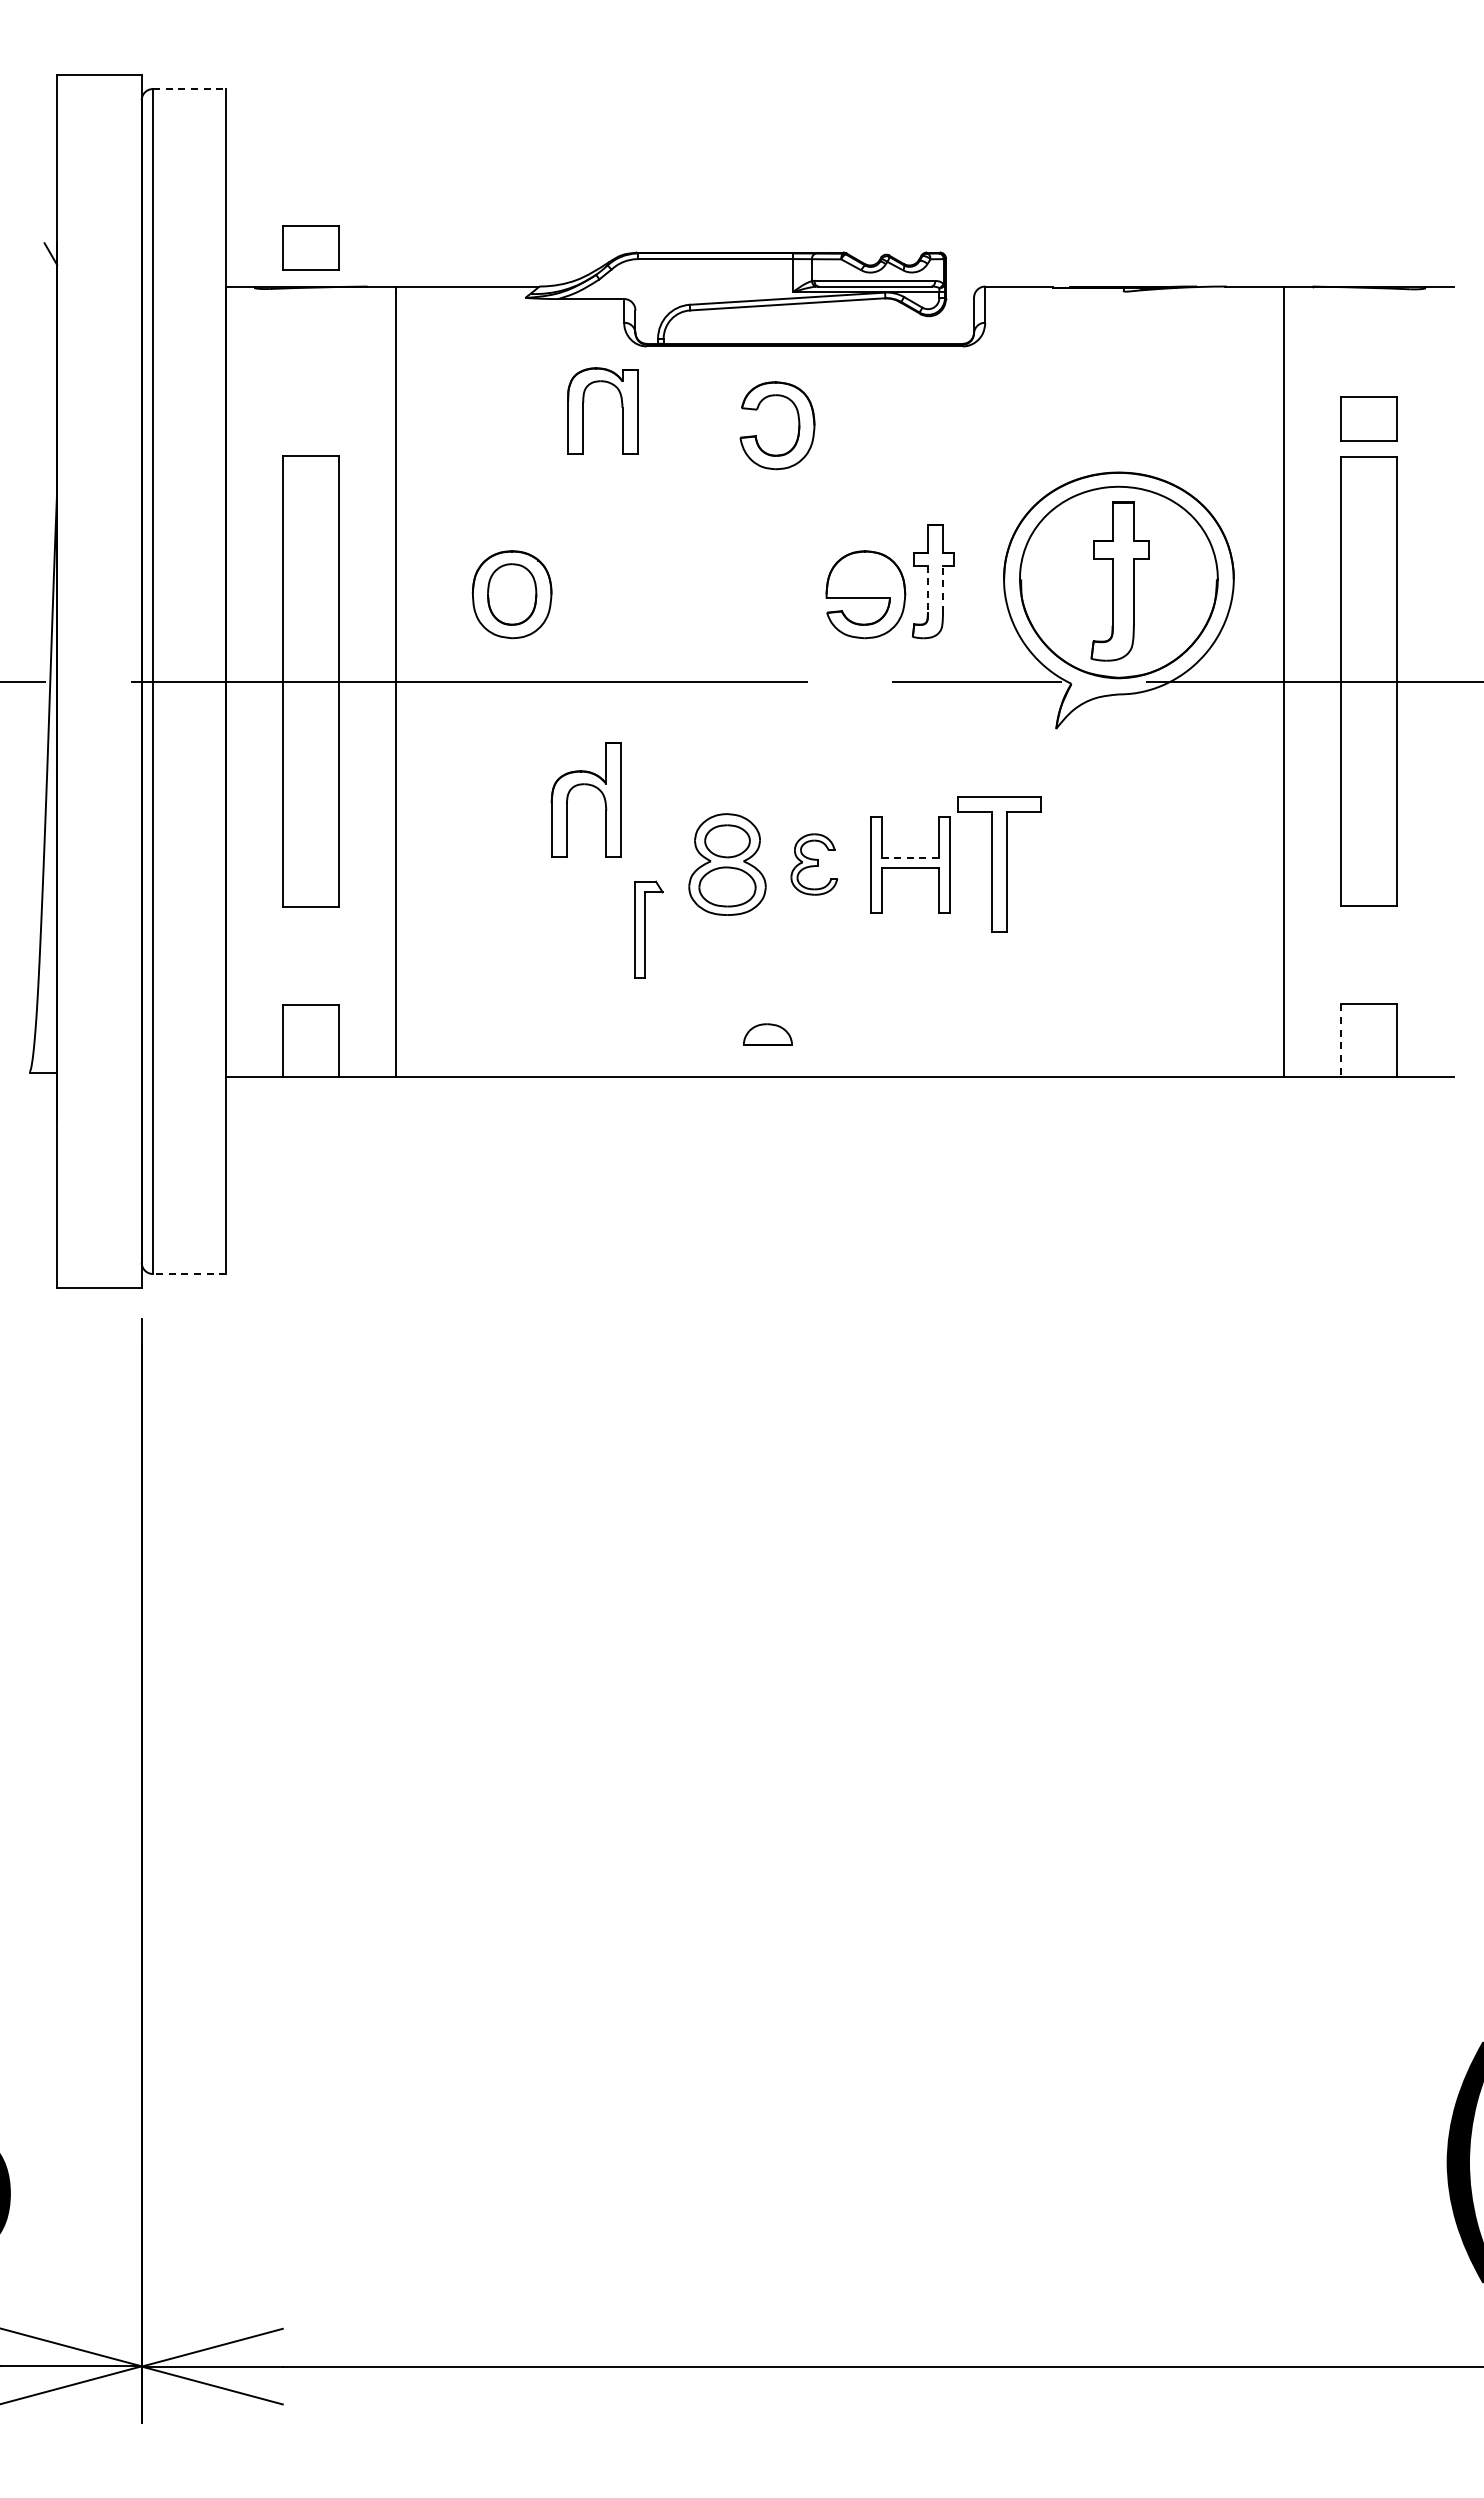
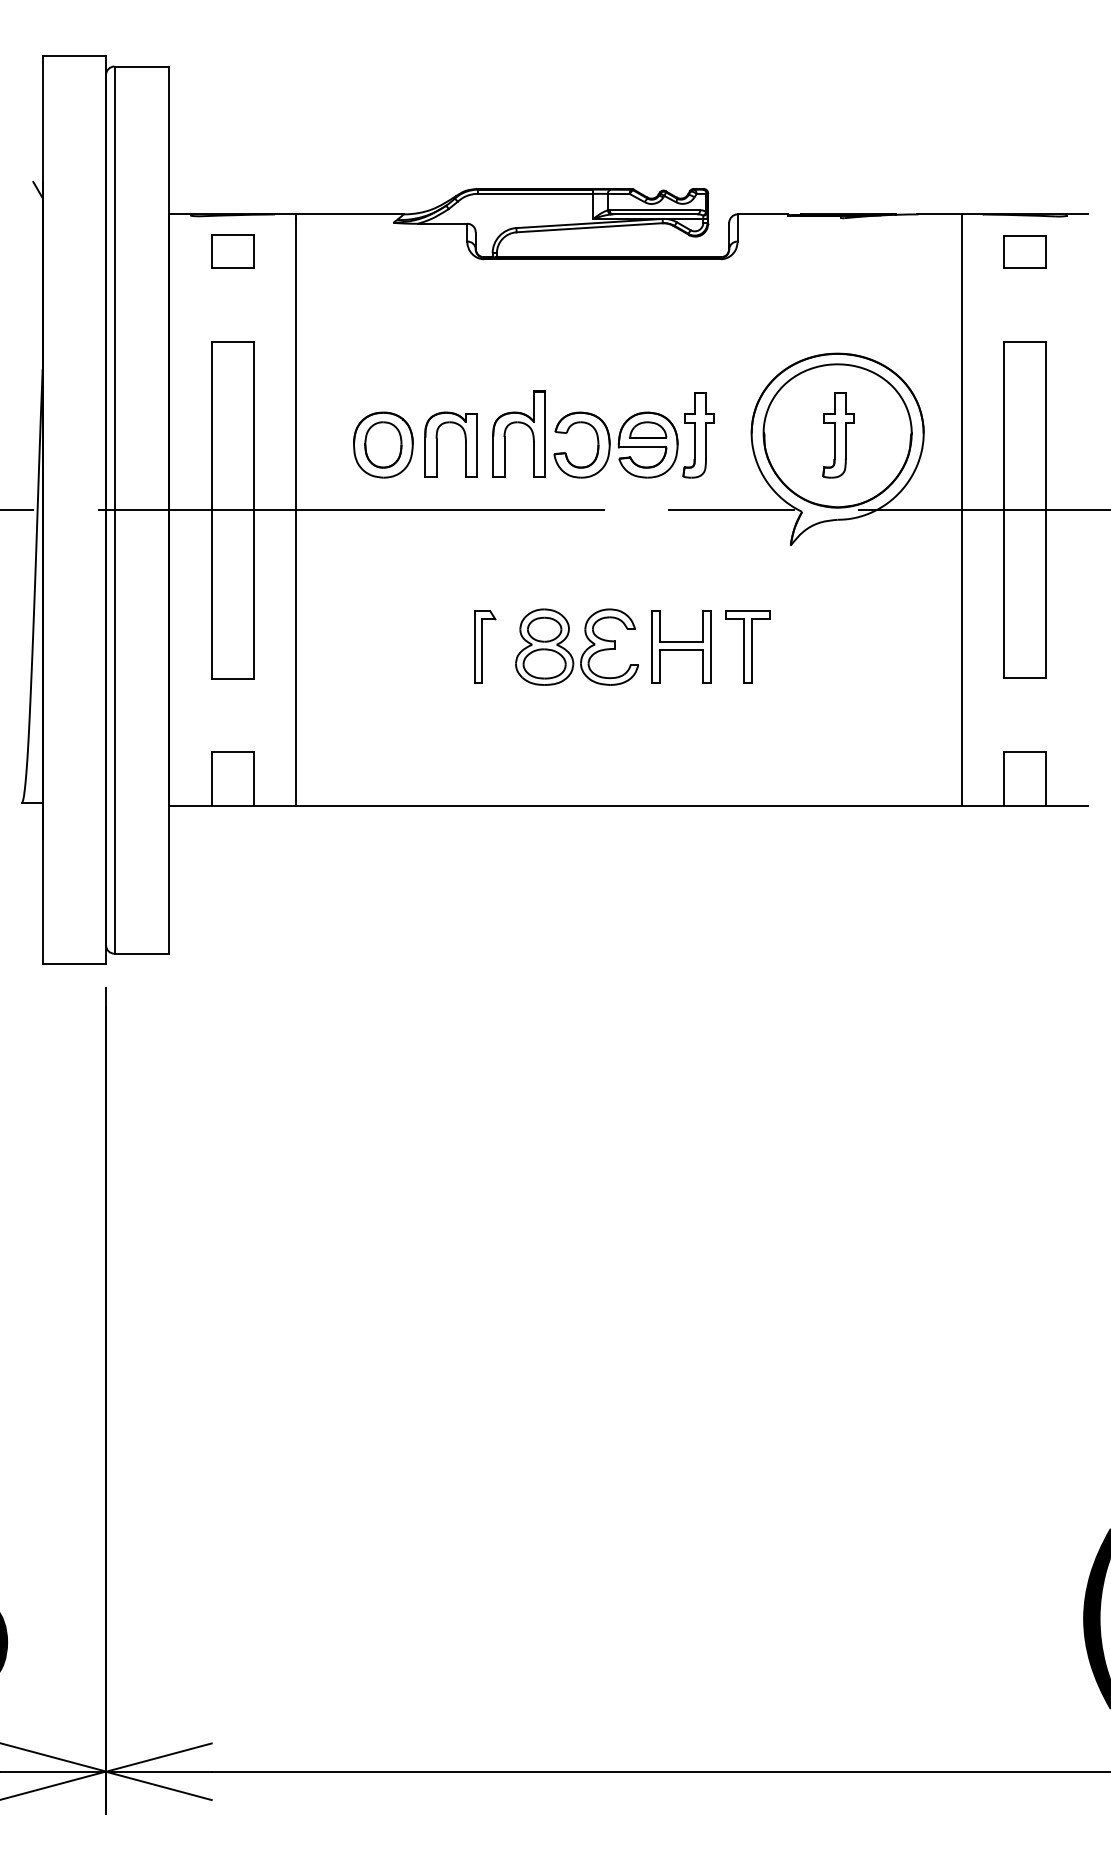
line: (189, 89) -> (141, 66), dashed -> solid
part: (310, 247) -> (232, 251), moved
part: (583, 410) -> (436, 444), moved
part: (1368, 418) -> (1024, 251), moved
part: (798, 425) -> (597, 444), moved
part: (1119, 581) -> (838, 435), size x0.71
line: (927, 589) -> (694, 441), dashed -> solid
line: (943, 589) -> (706, 441), dashed -> solid
part: (585, 785) -> (518, 423), moved
line: (910, 858) -> (681, 642), dashed -> solid
part: (814, 864) -> (609, 647), size x1.67
part: (999, 864) -> (748, 647), size x0.71
part: (648, 929) -> (484, 647), moved
part: (767, 1034) -> (647, 430), moved
line: (1340, 1040) -> (1003, 778), dashed -> solid
line: (189, 1274) -> (141, 954), dashed -> solid

